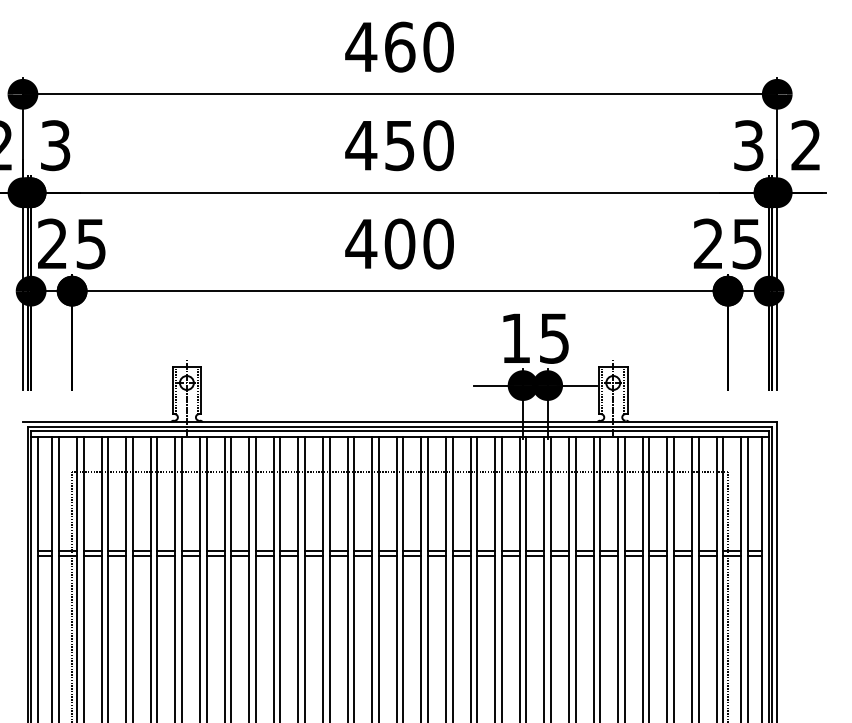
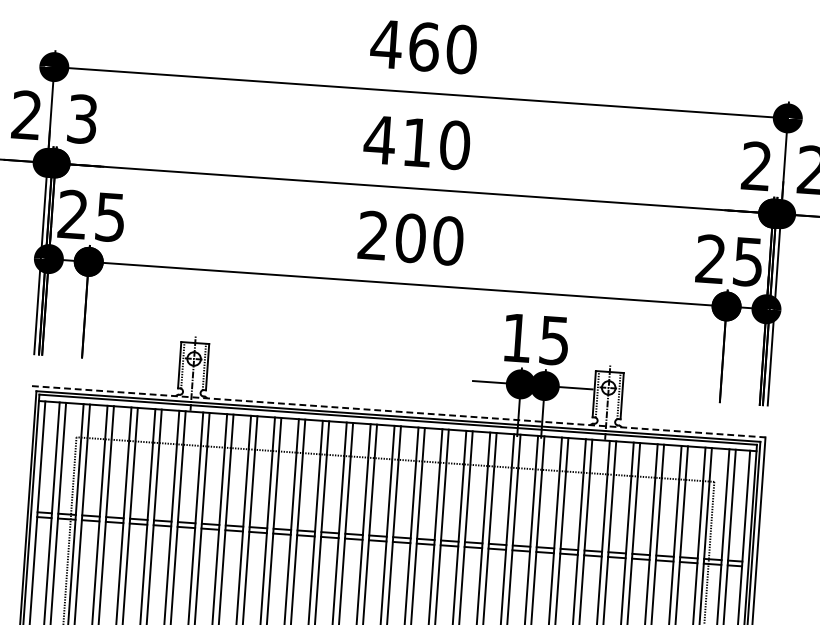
text: (748, 145) -> (756, 166), 3 -> 2
text: (399, 146) -> (416, 143), 450 -> 410
text: (361, 243) -> (373, 235), 400 -> 200
line: (400, 422) -> (399, 411), solid -> dashed

